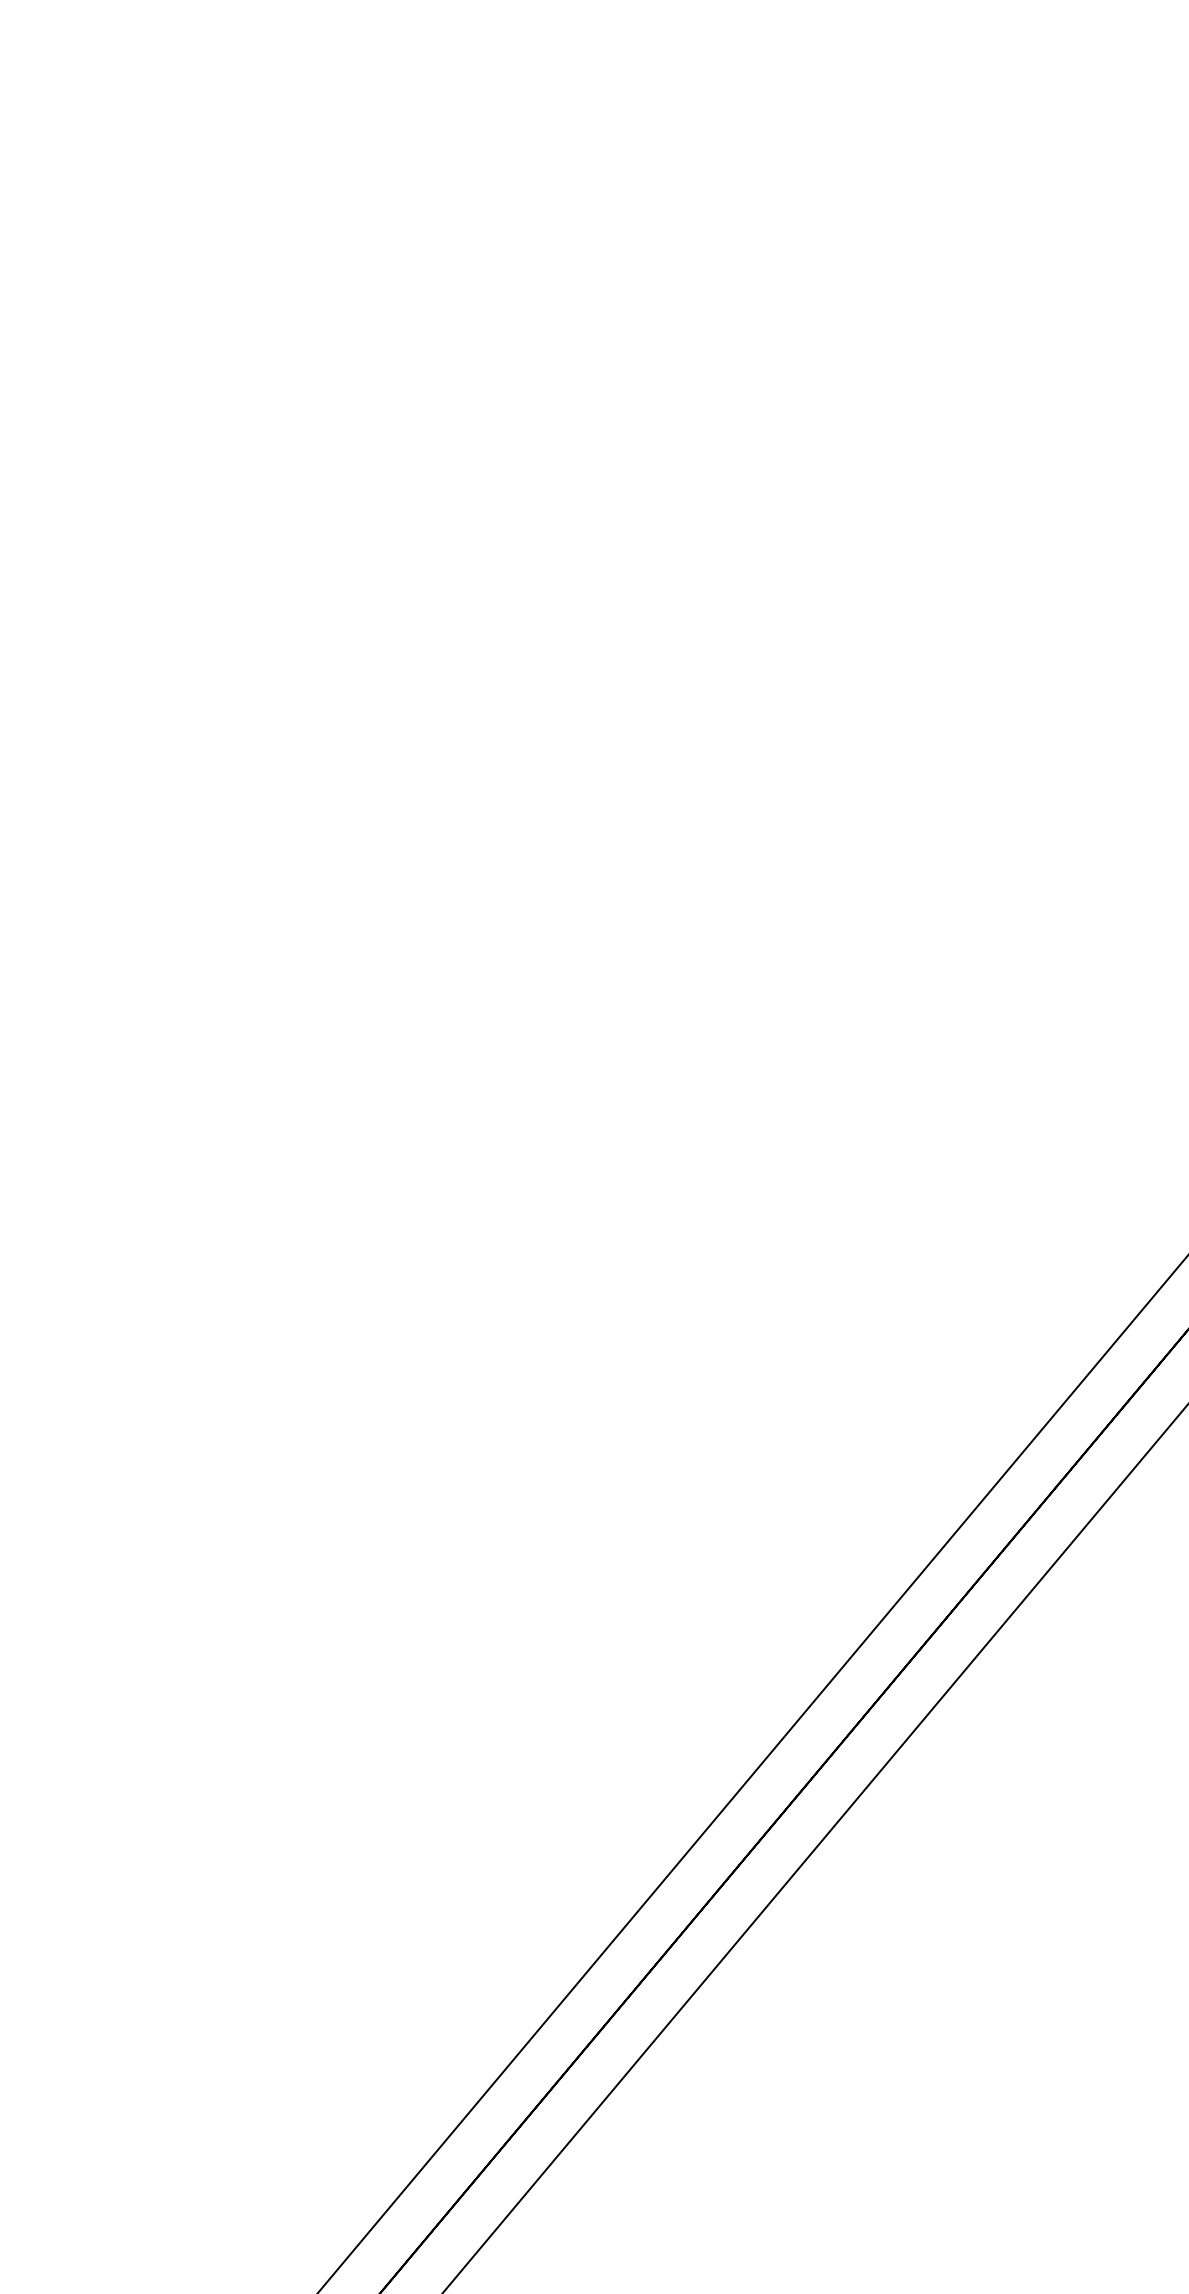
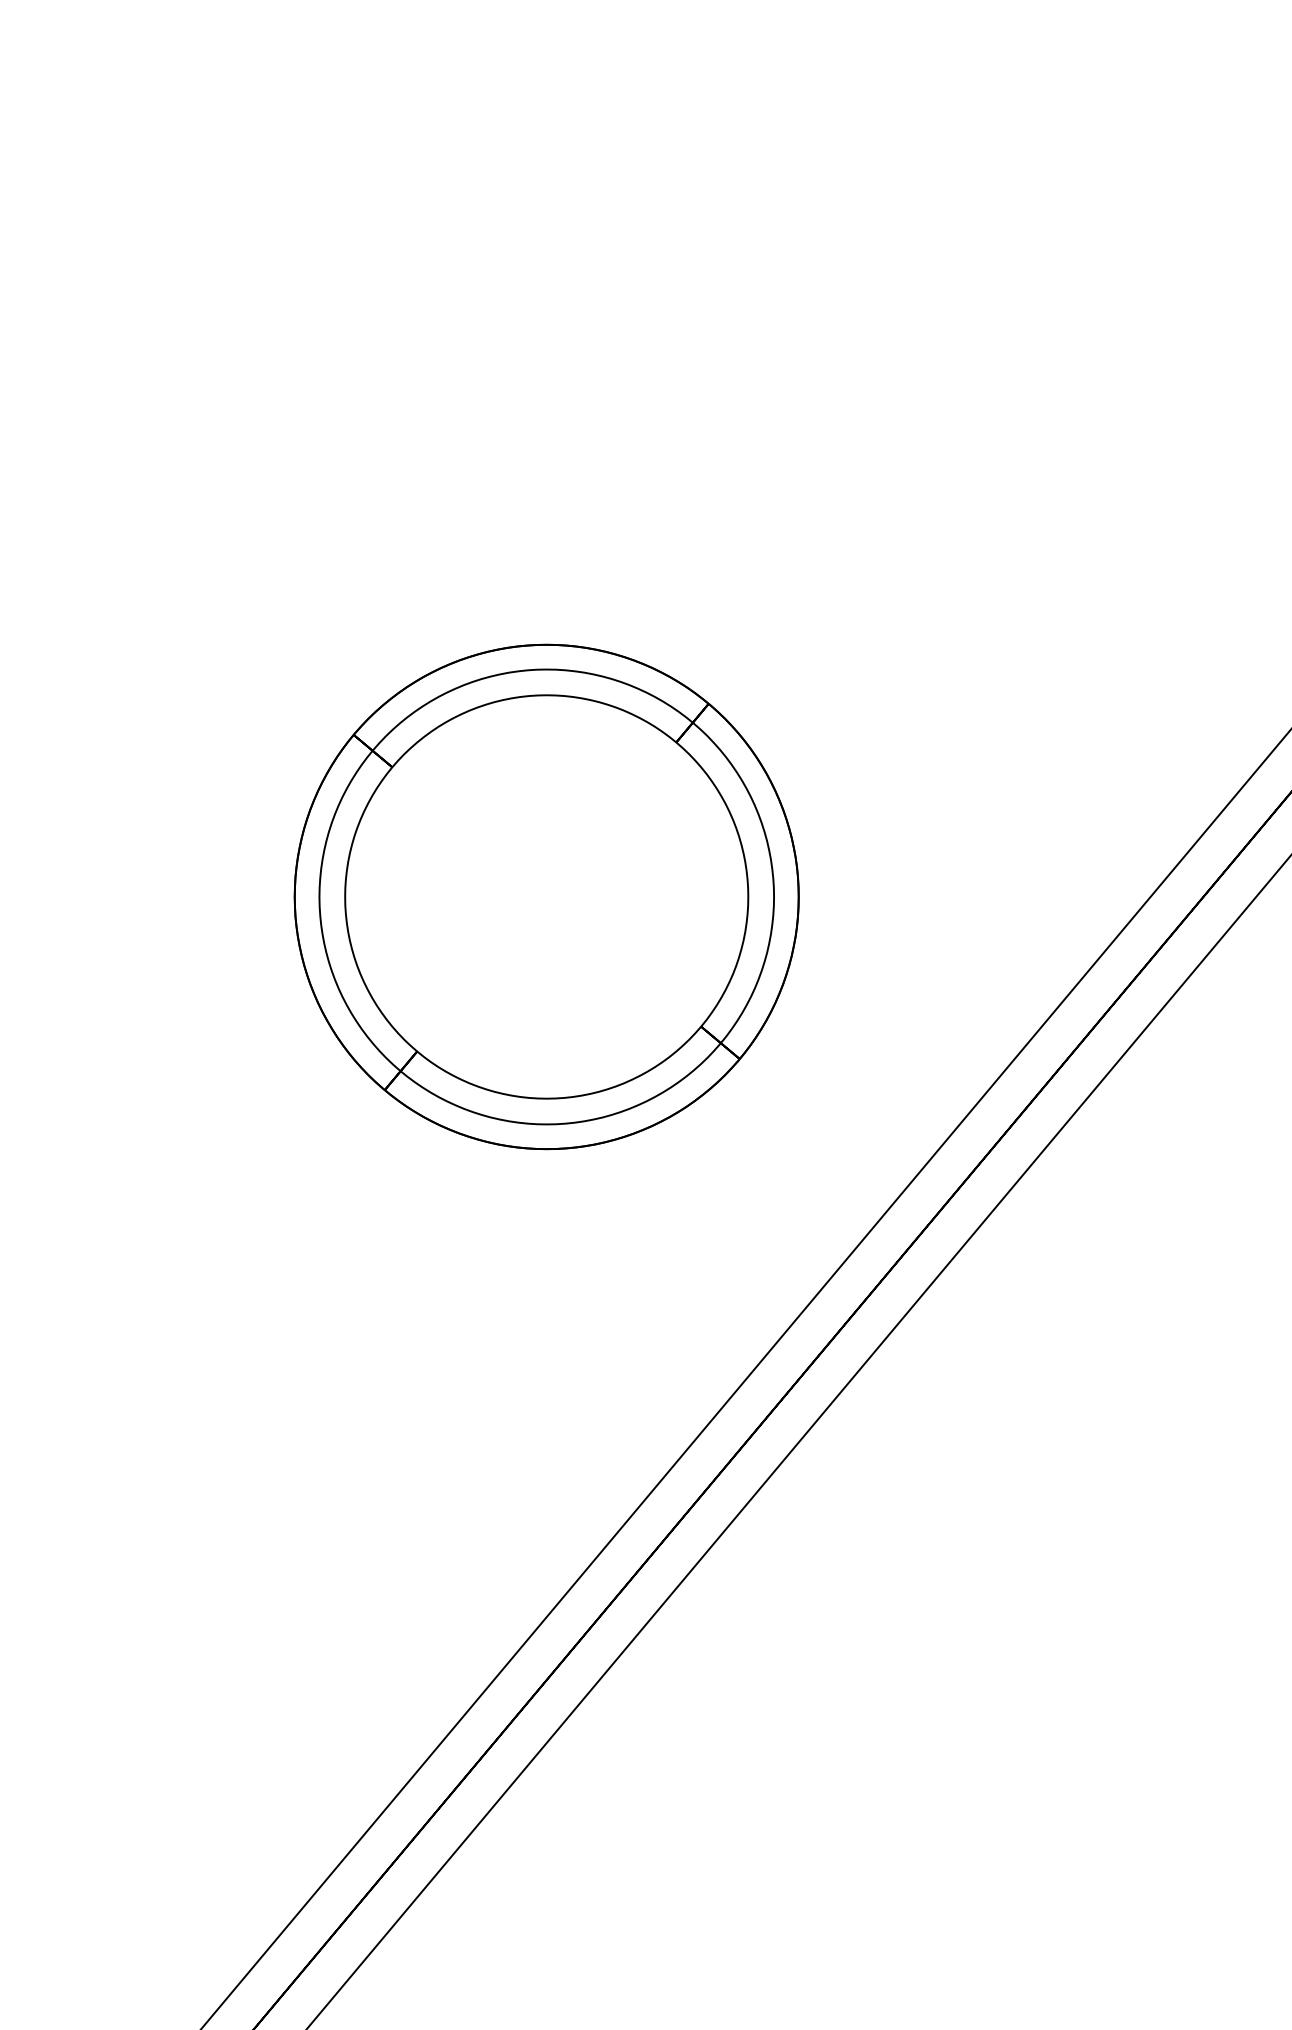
part: (612, 1089) -> (546, 896), added

